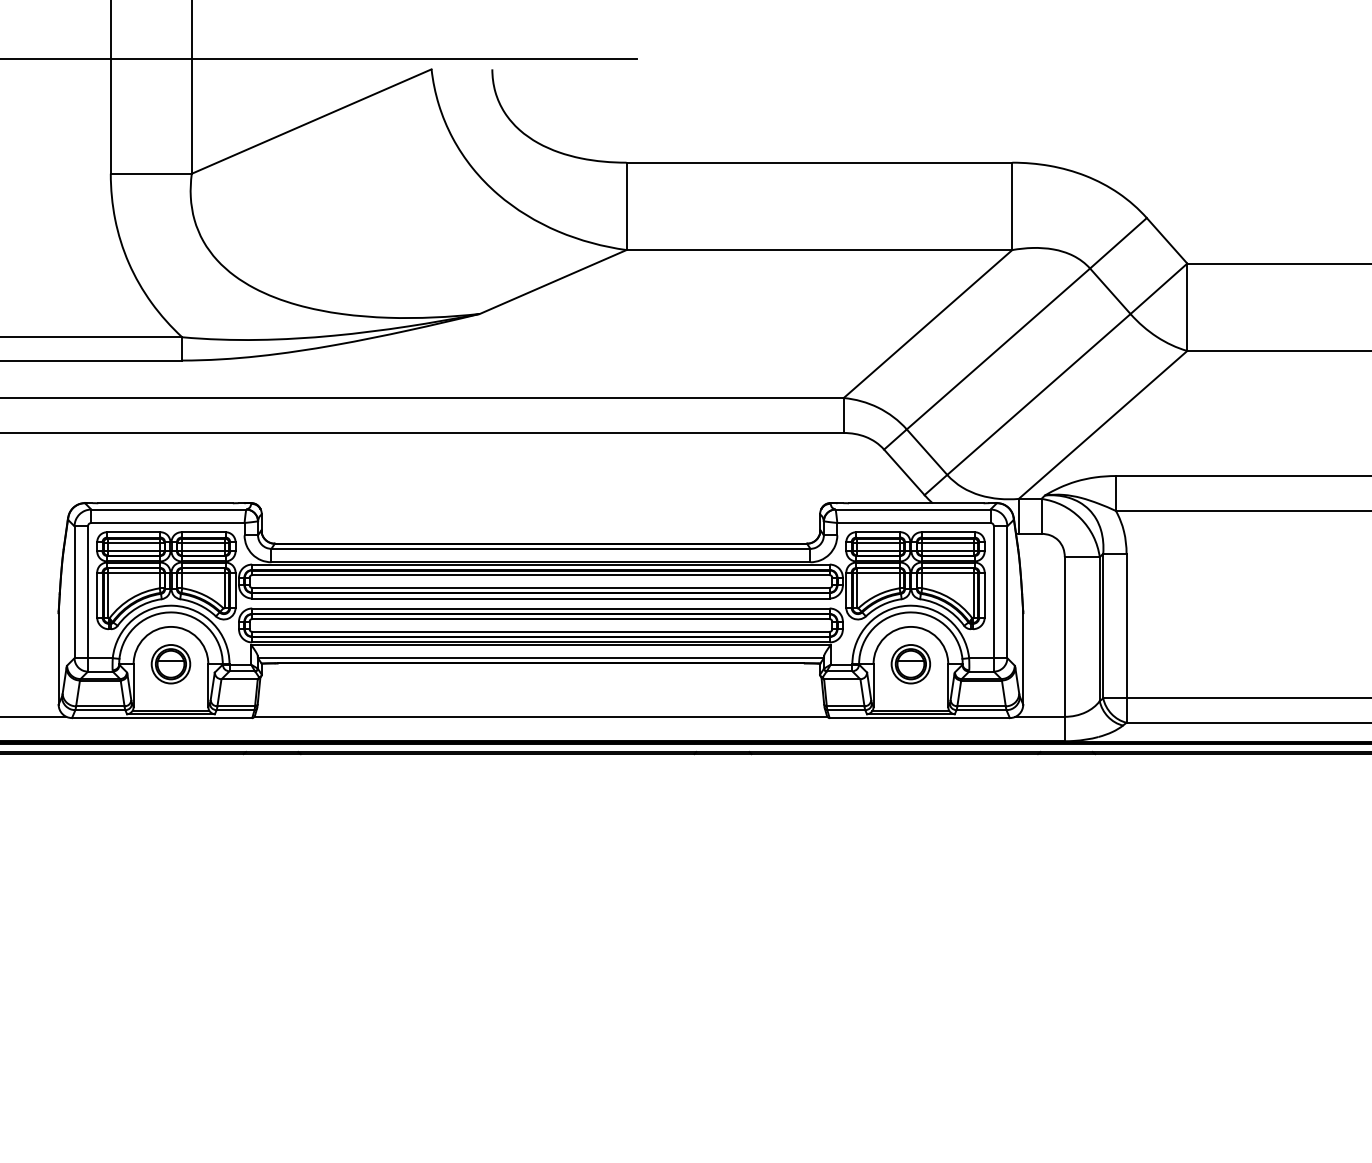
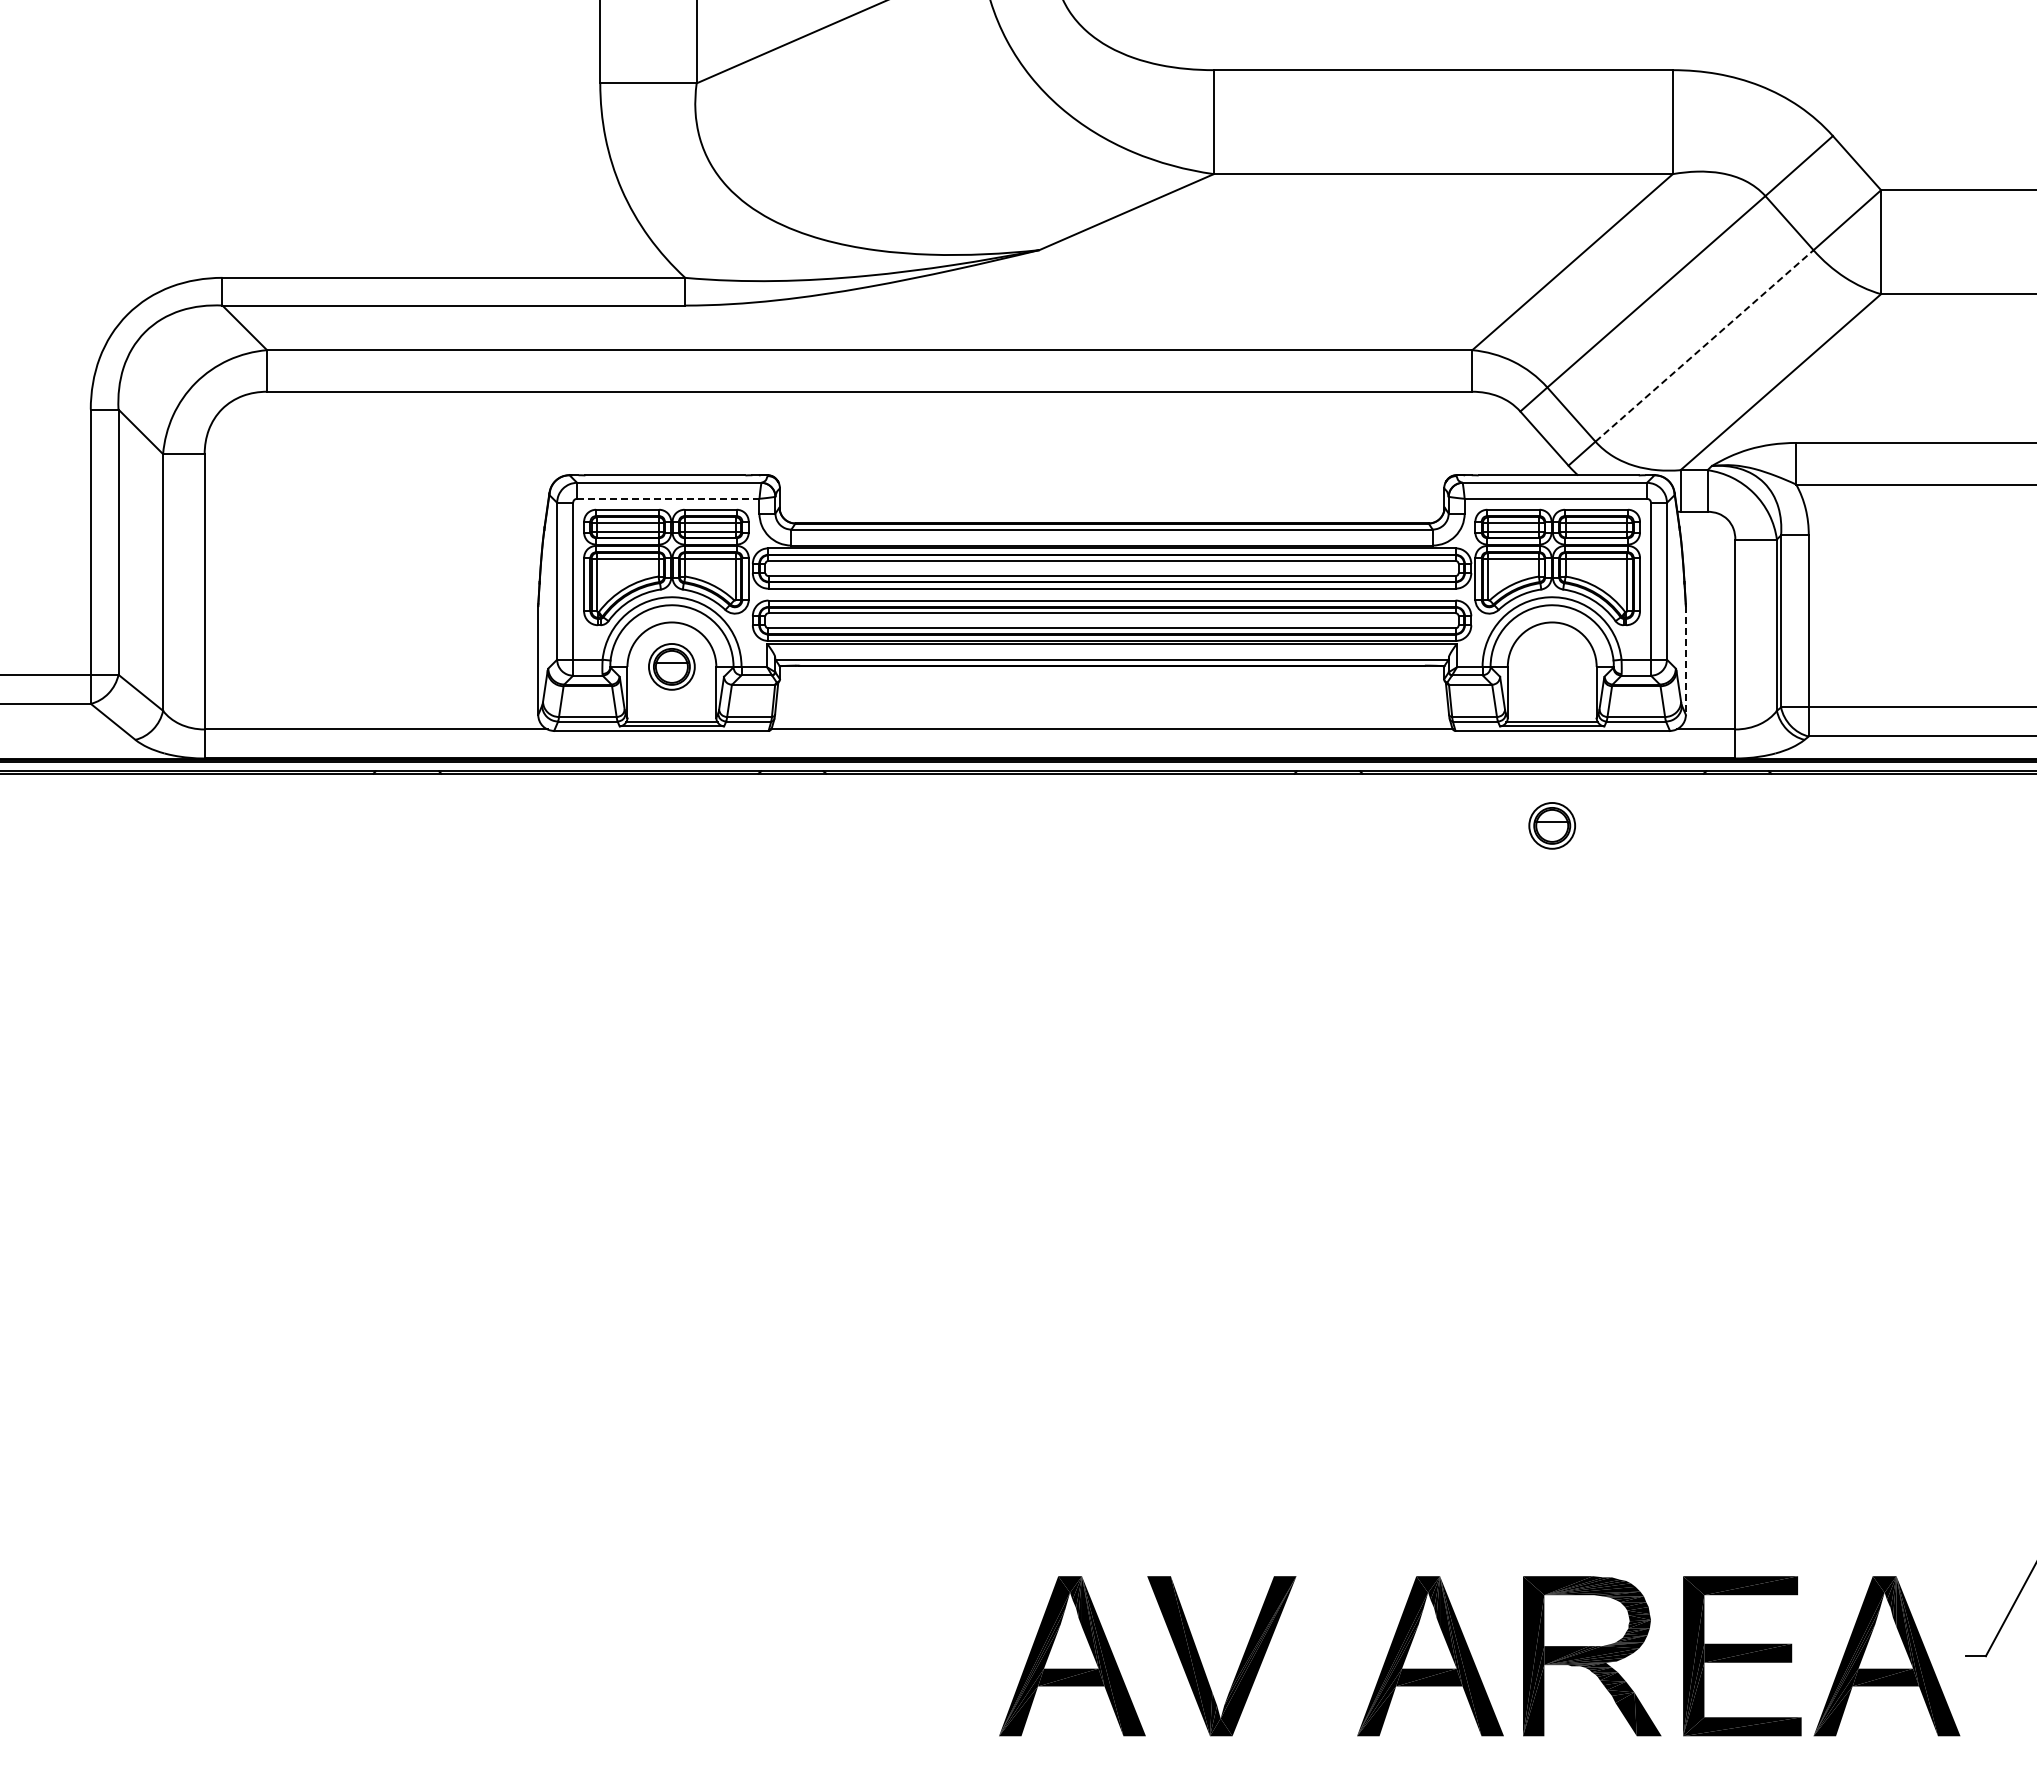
line: (1038, 394) -> (1704, 345), solid -> dashed
line: (168, 522) -> (668, 498), solid -> dashed
line: (1022, 659) -> (1685, 661), solid -> dashed
part: (910, 663) -> (1551, 825), moved

